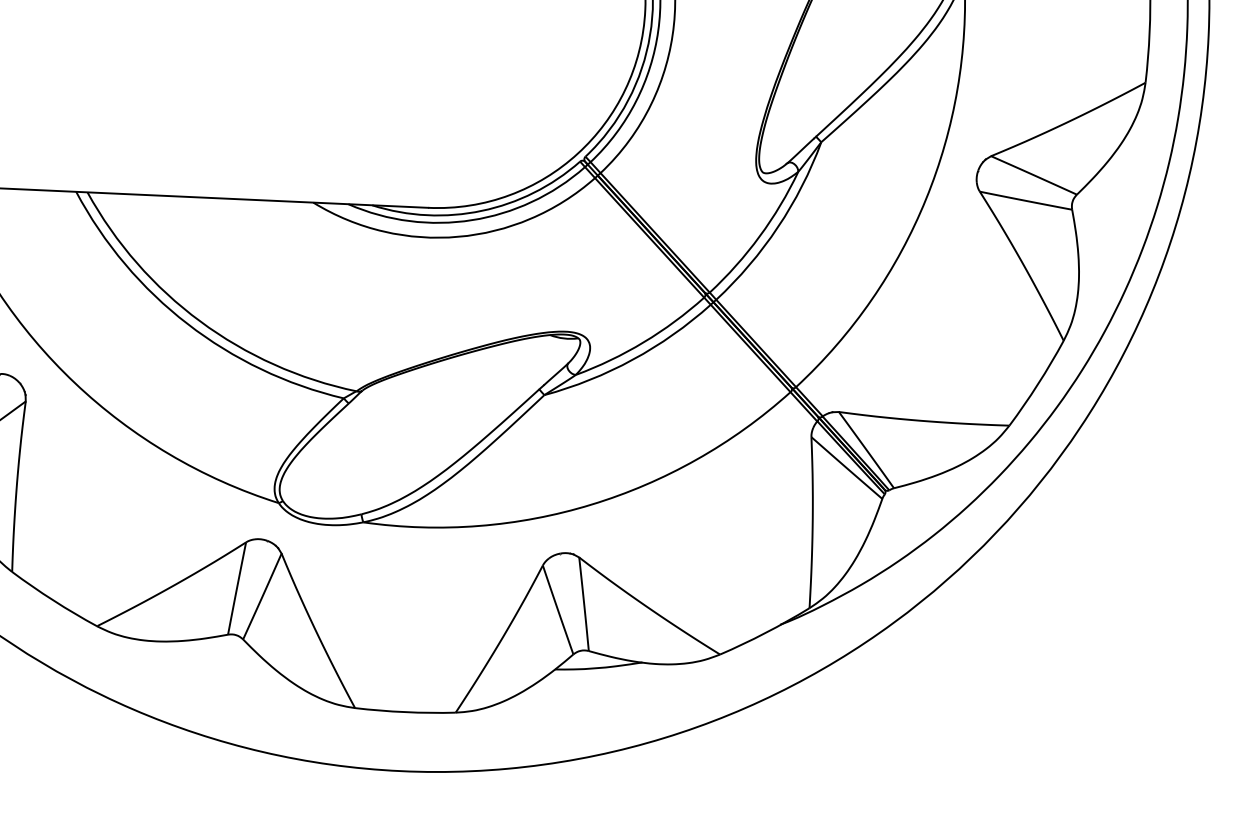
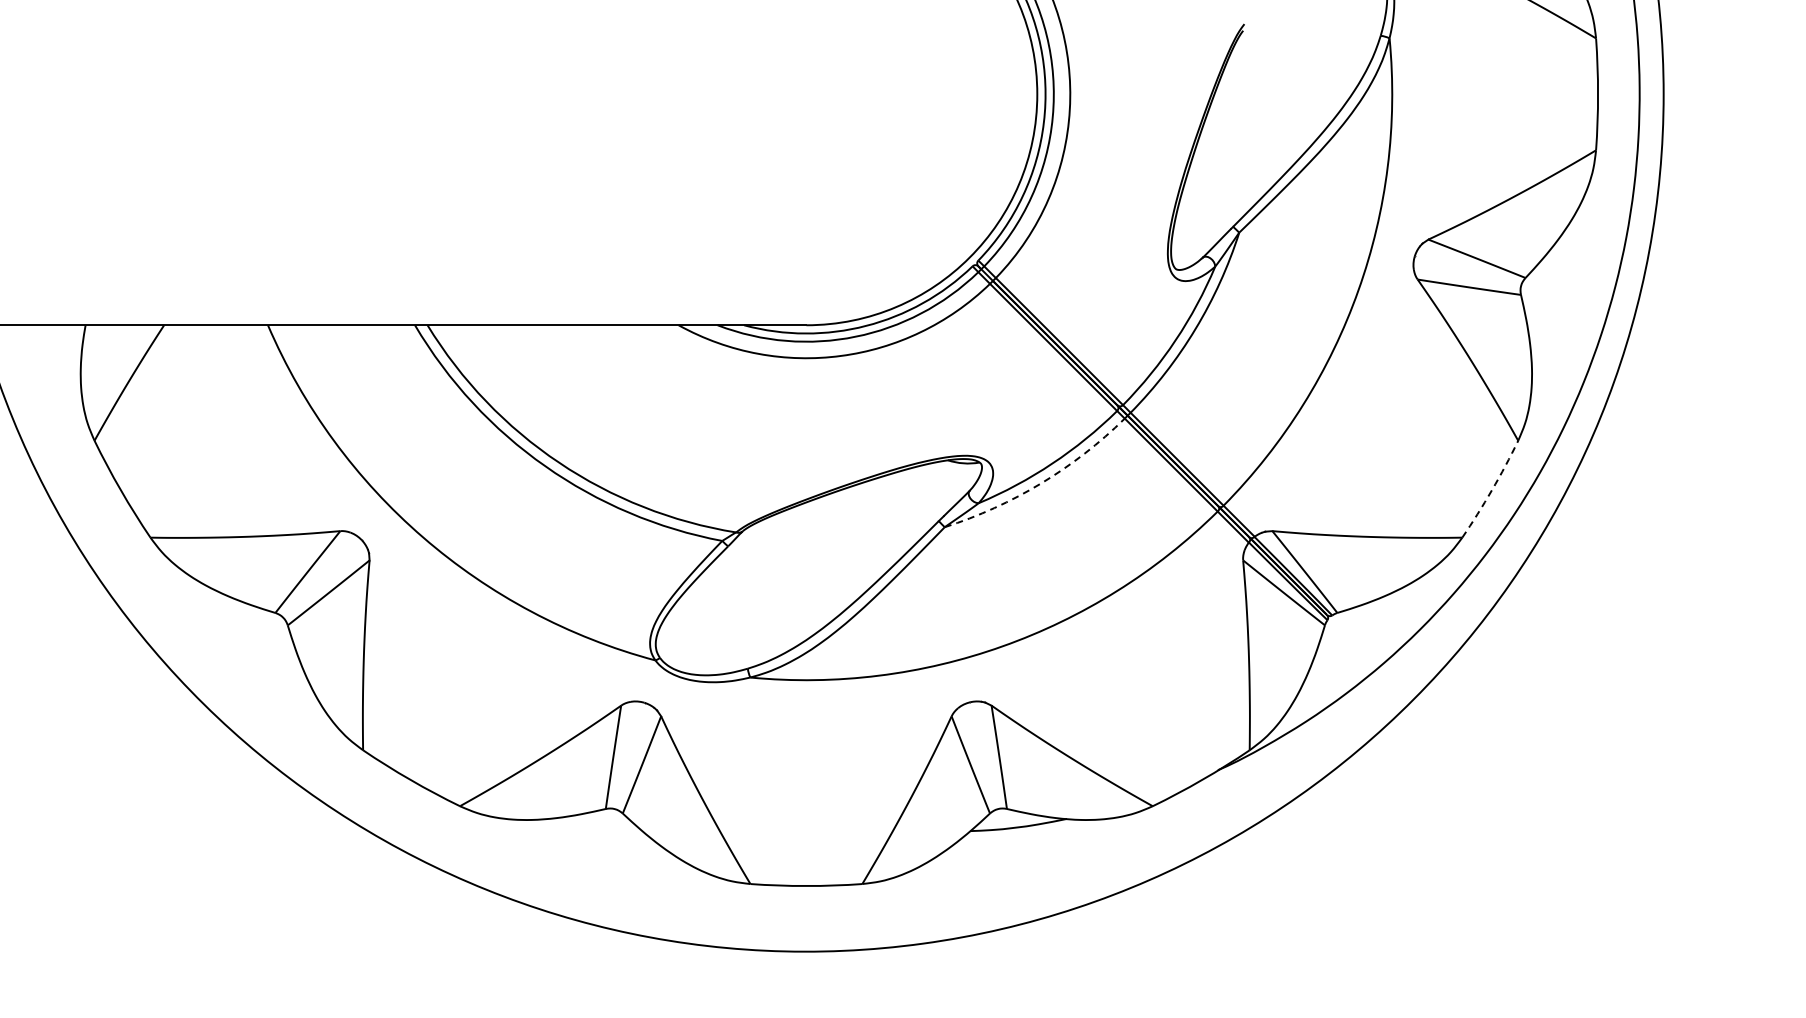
arc: (633, 359) -> (1041, 483), solid -> dashed
arc: (1038, 384) -> (1492, 490), solid -> dashed

